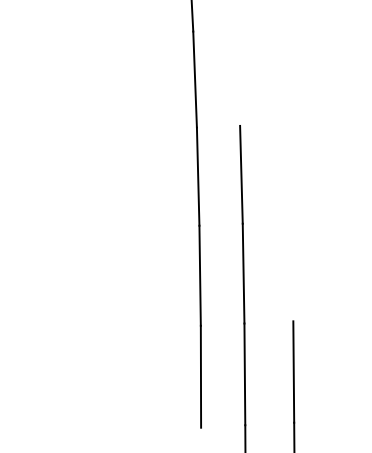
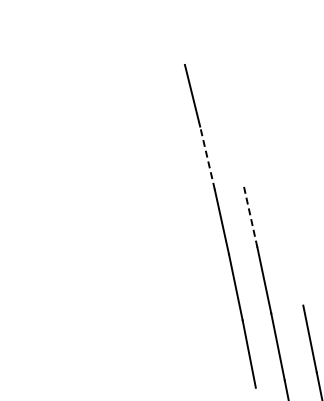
line: (195, 78) -> (207, 157), solid -> dashed
line: (241, 175) -> (250, 215), solid -> dashed

